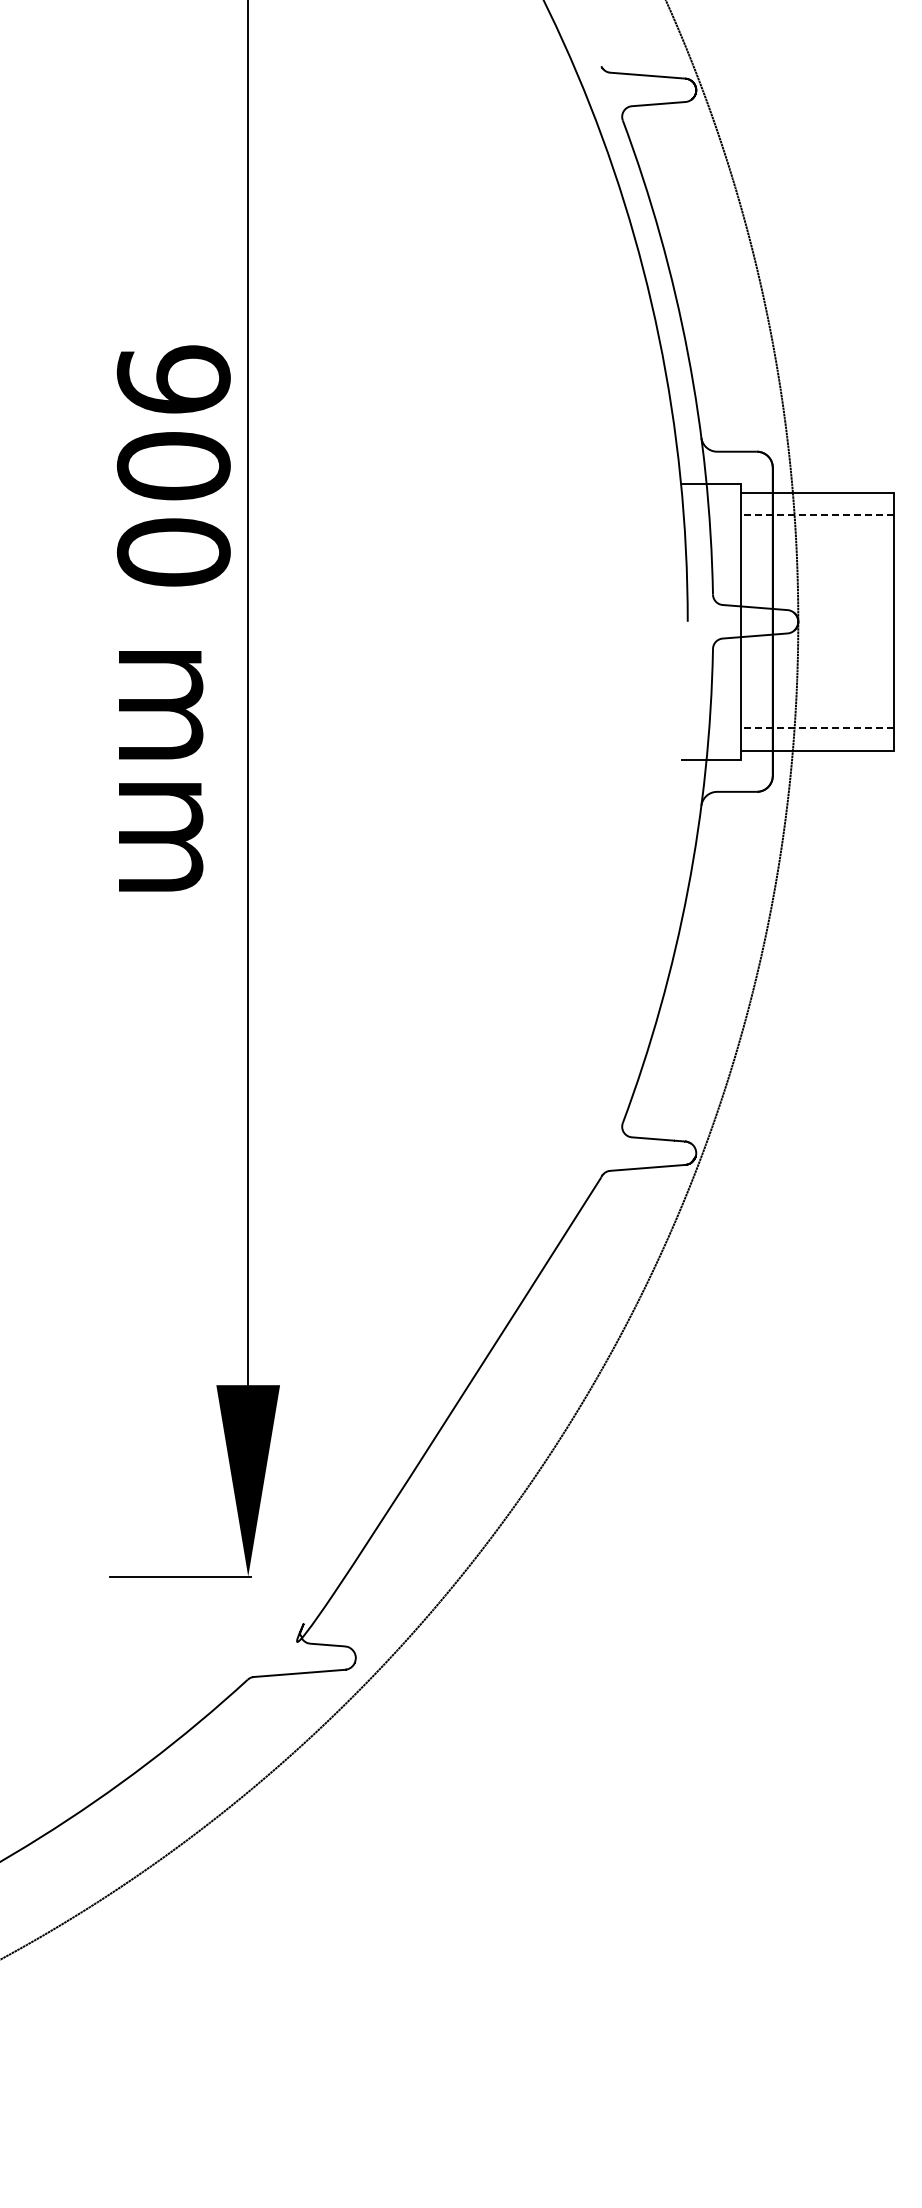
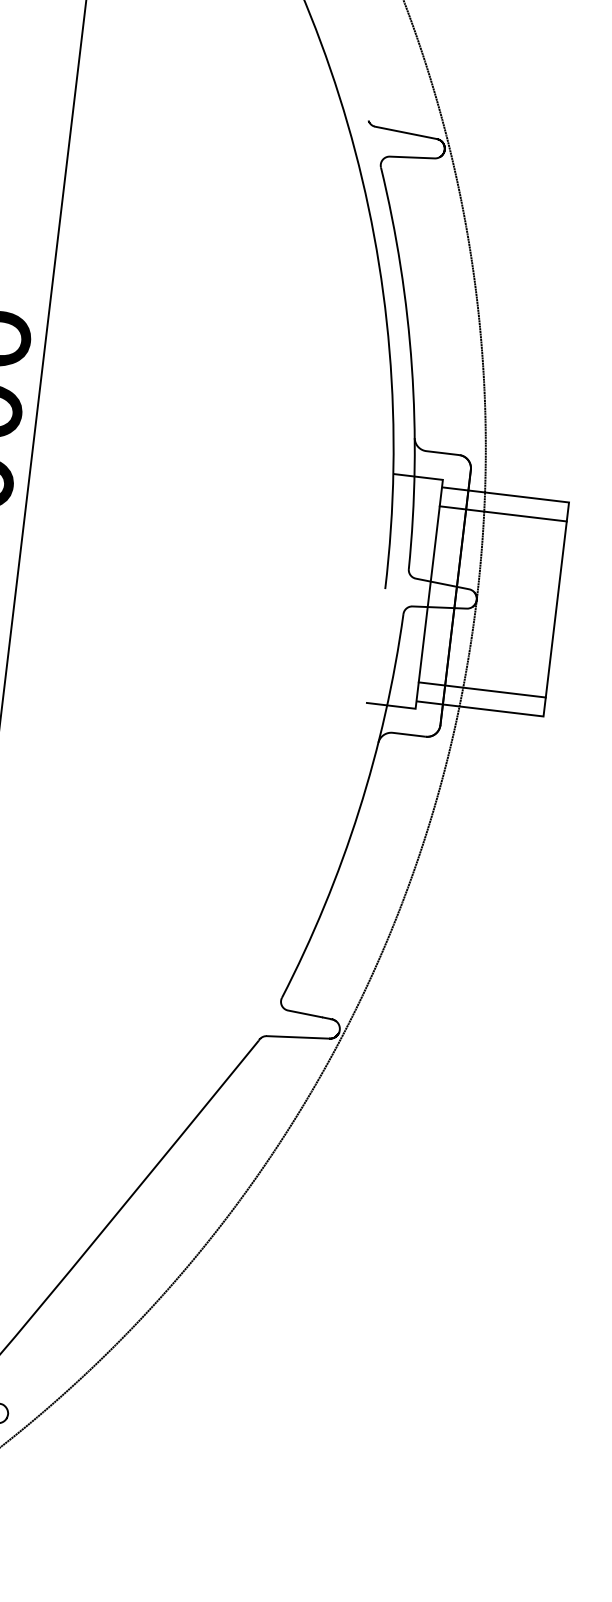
line: (817, 515) -> (503, 513), dashed -> solid
line: (817, 728) -> (482, 690), dashed -> solid

